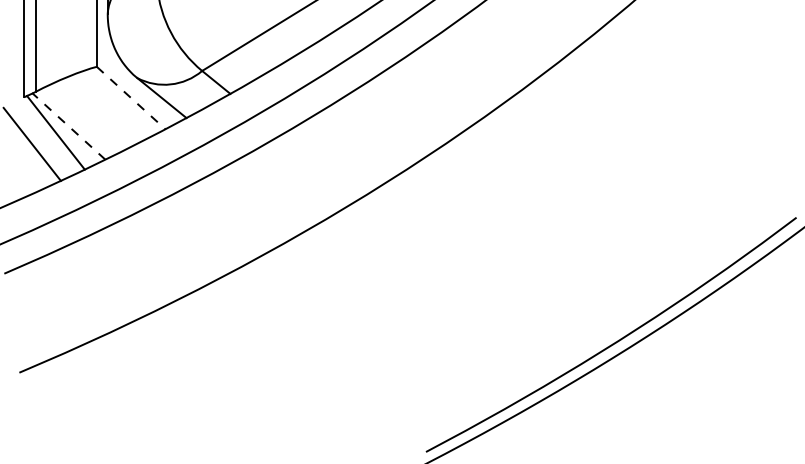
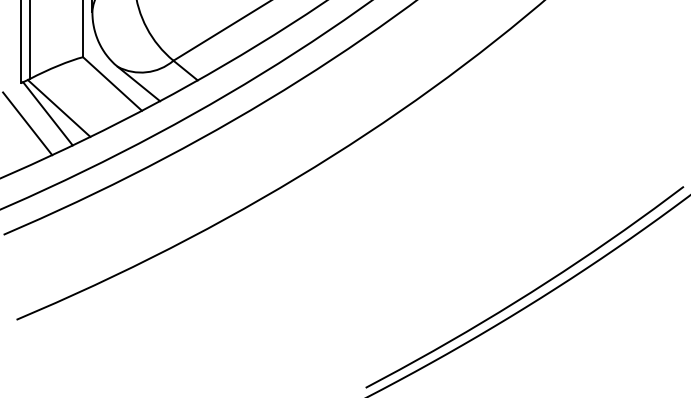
line: (131, 98) -> (112, 84), dashed -> solid
line: (68, 126) -> (58, 108), dashed -> solid

